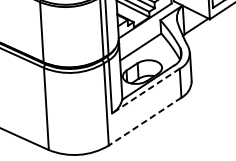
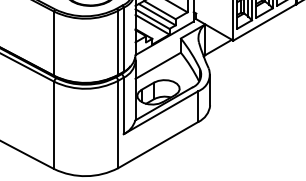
line: (145, 90) -> (160, 112), dashed -> solid
line: (144, 122) -> (157, 145), dashed -> solid

